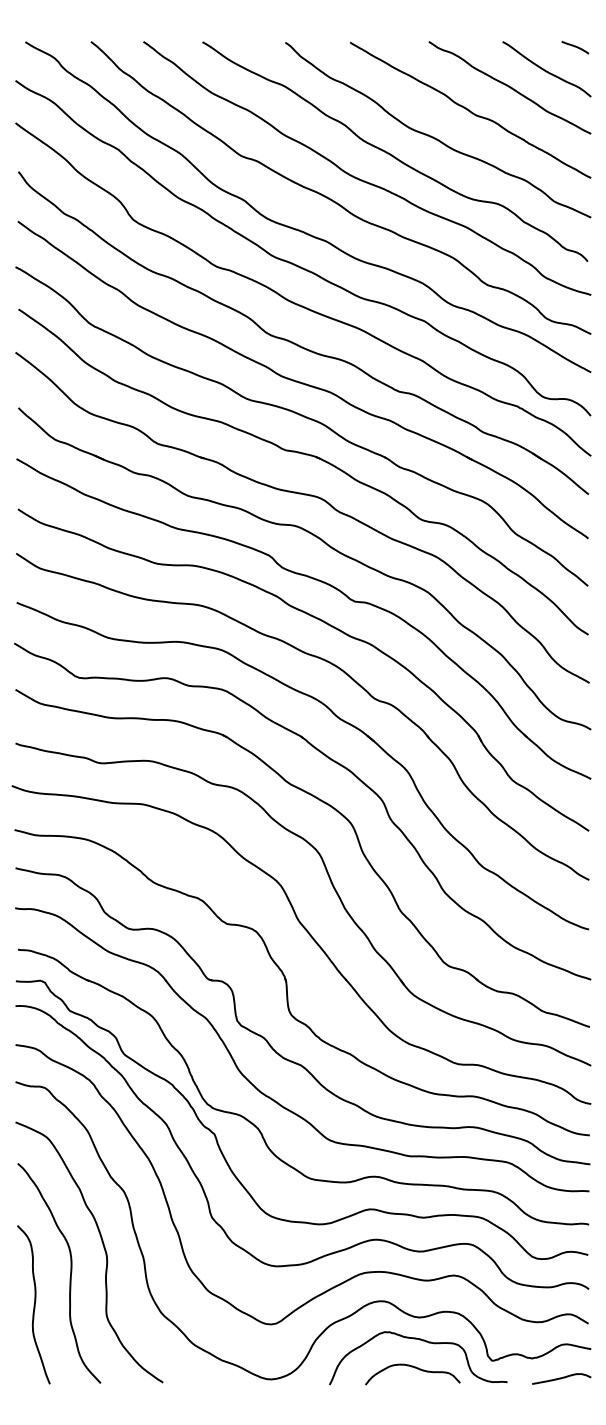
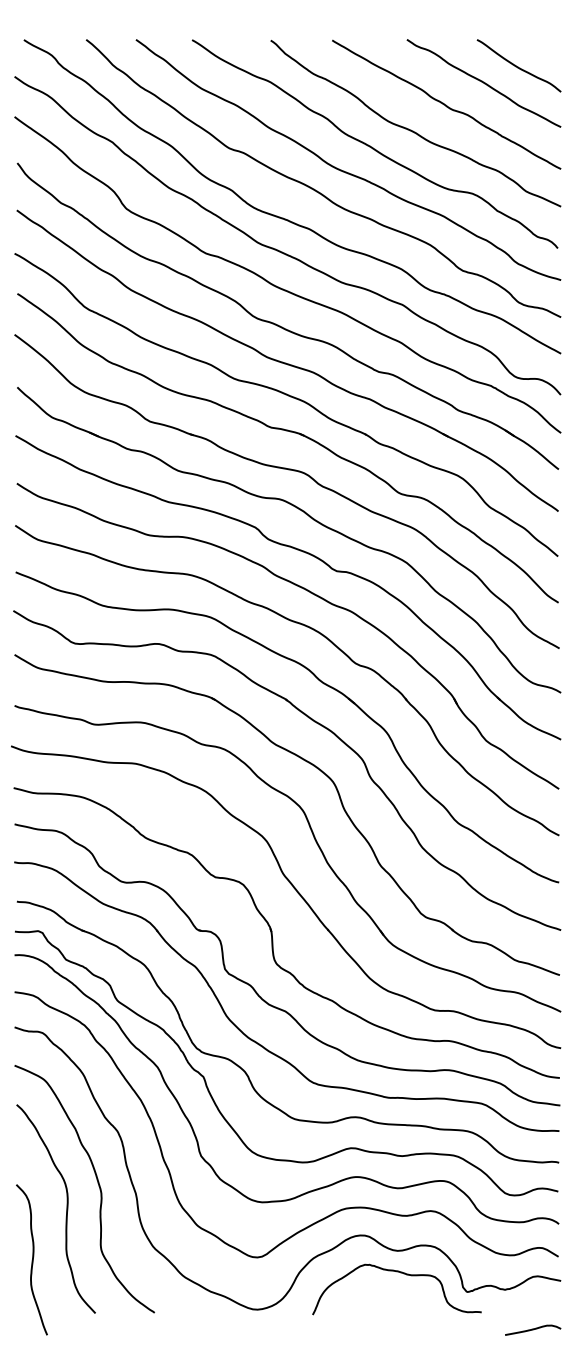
curve: (575, 47) -> (546, 45), removed
curve: (34, 1304) -> (32, 1259), moved
curve: (414, 1368) -> (393, 1299), removed
curve: (562, 1378) -> (533, 1329), moved

